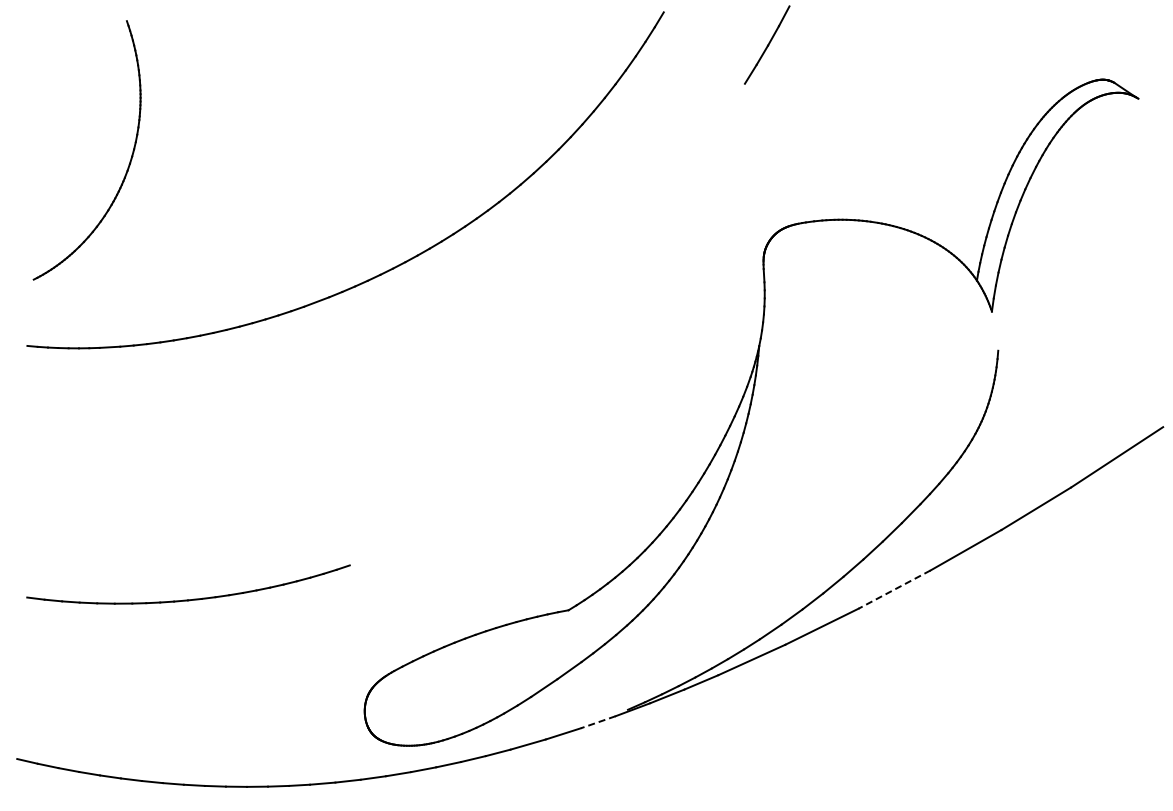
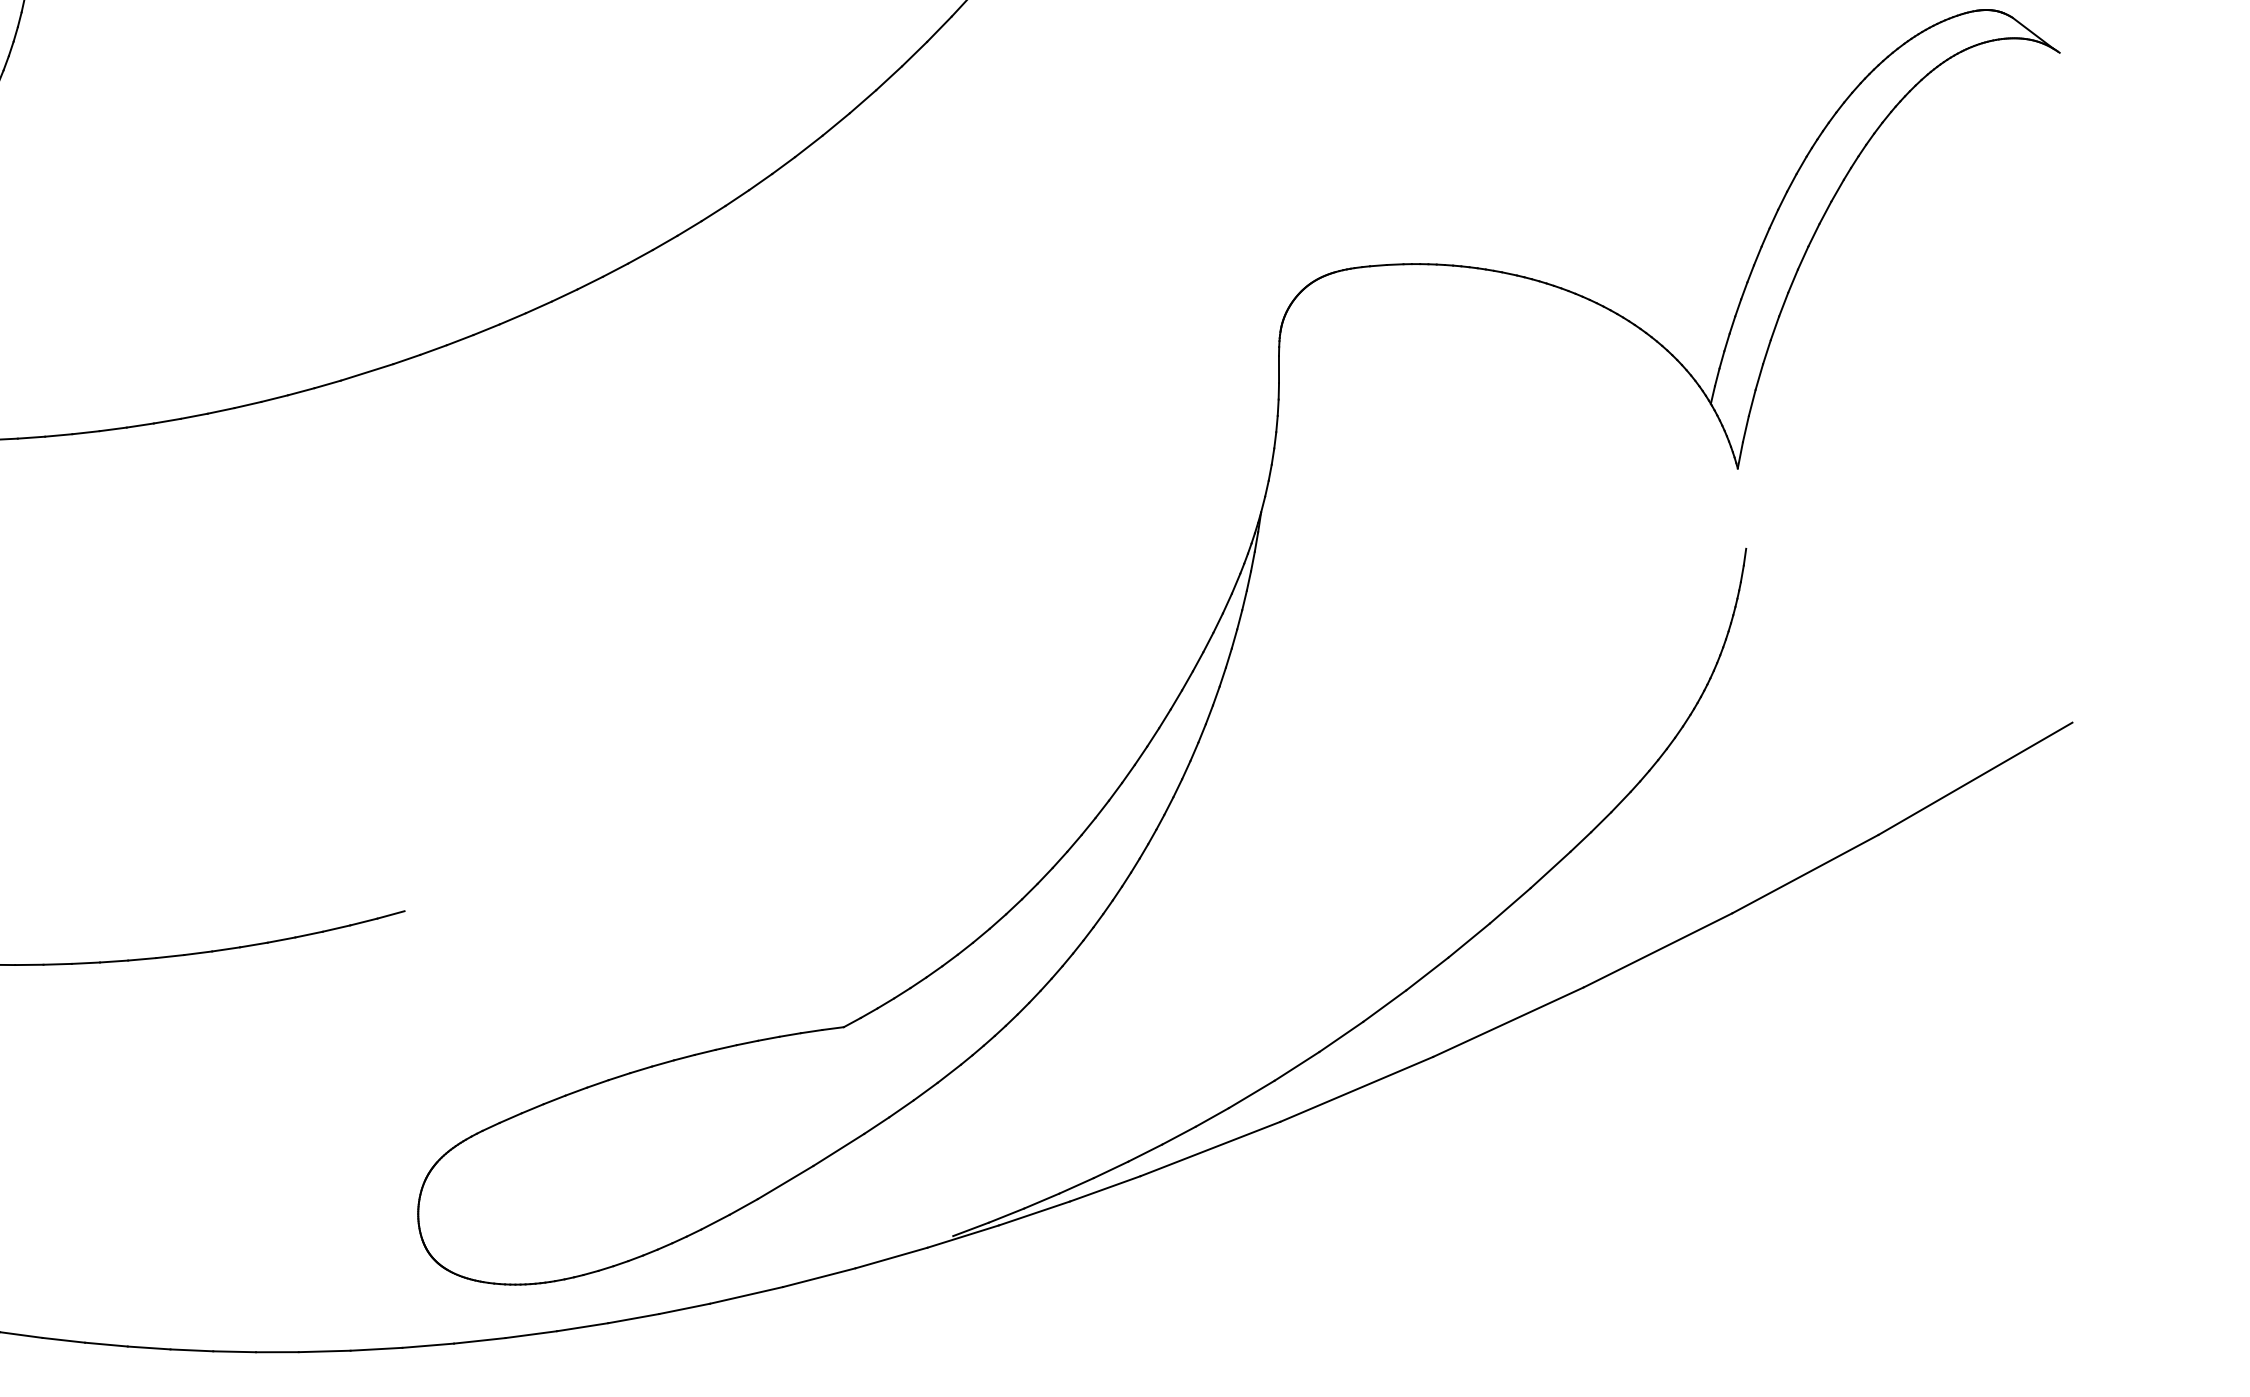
line: (894, 589) -> (1508, 1021), dashed -> solid
line: (597, 722) -> (889, 1258), dashed -> solid

